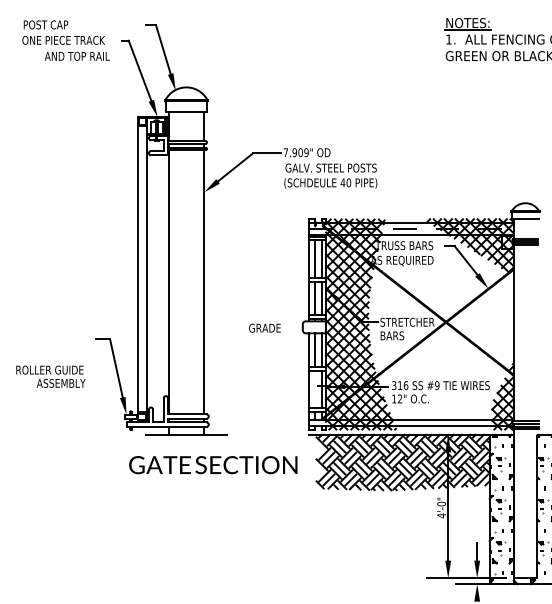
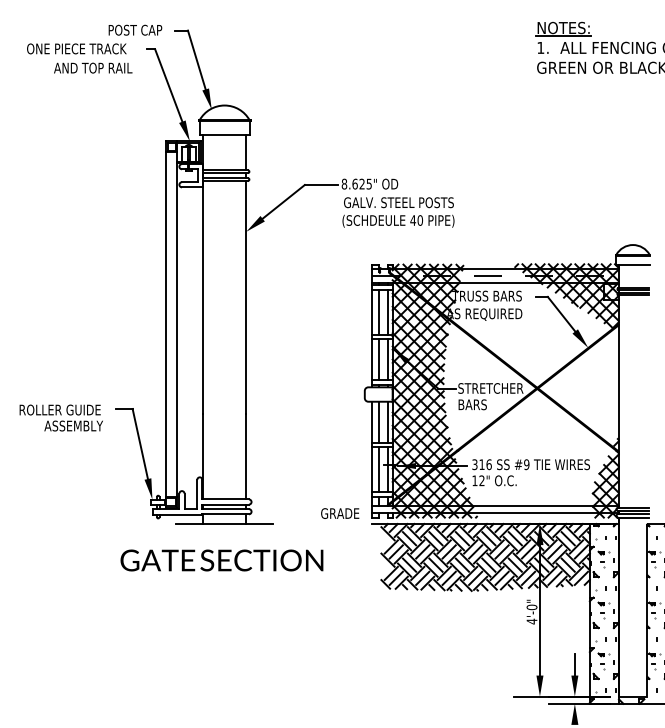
text: (46, 24) -> (135, 29), moved
text: (295, 152) -> (356, 183), 7.909" -> 8.625"
text: (265, 328) -> (340, 513), moved
text: (50, 376) -> (60, 417), moved
line: (315, 389) -> (379, 469), added
text: (212, 465) -> (221, 560), moved

